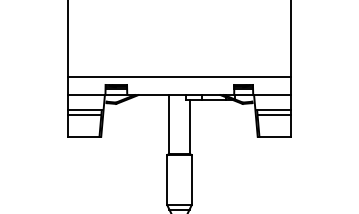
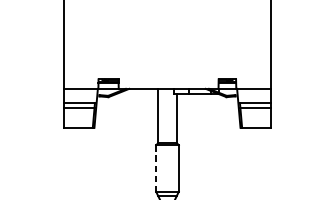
line: (179, 77) -> (167, 72), removed
line: (167, 180) -> (156, 168), solid -> dashed

